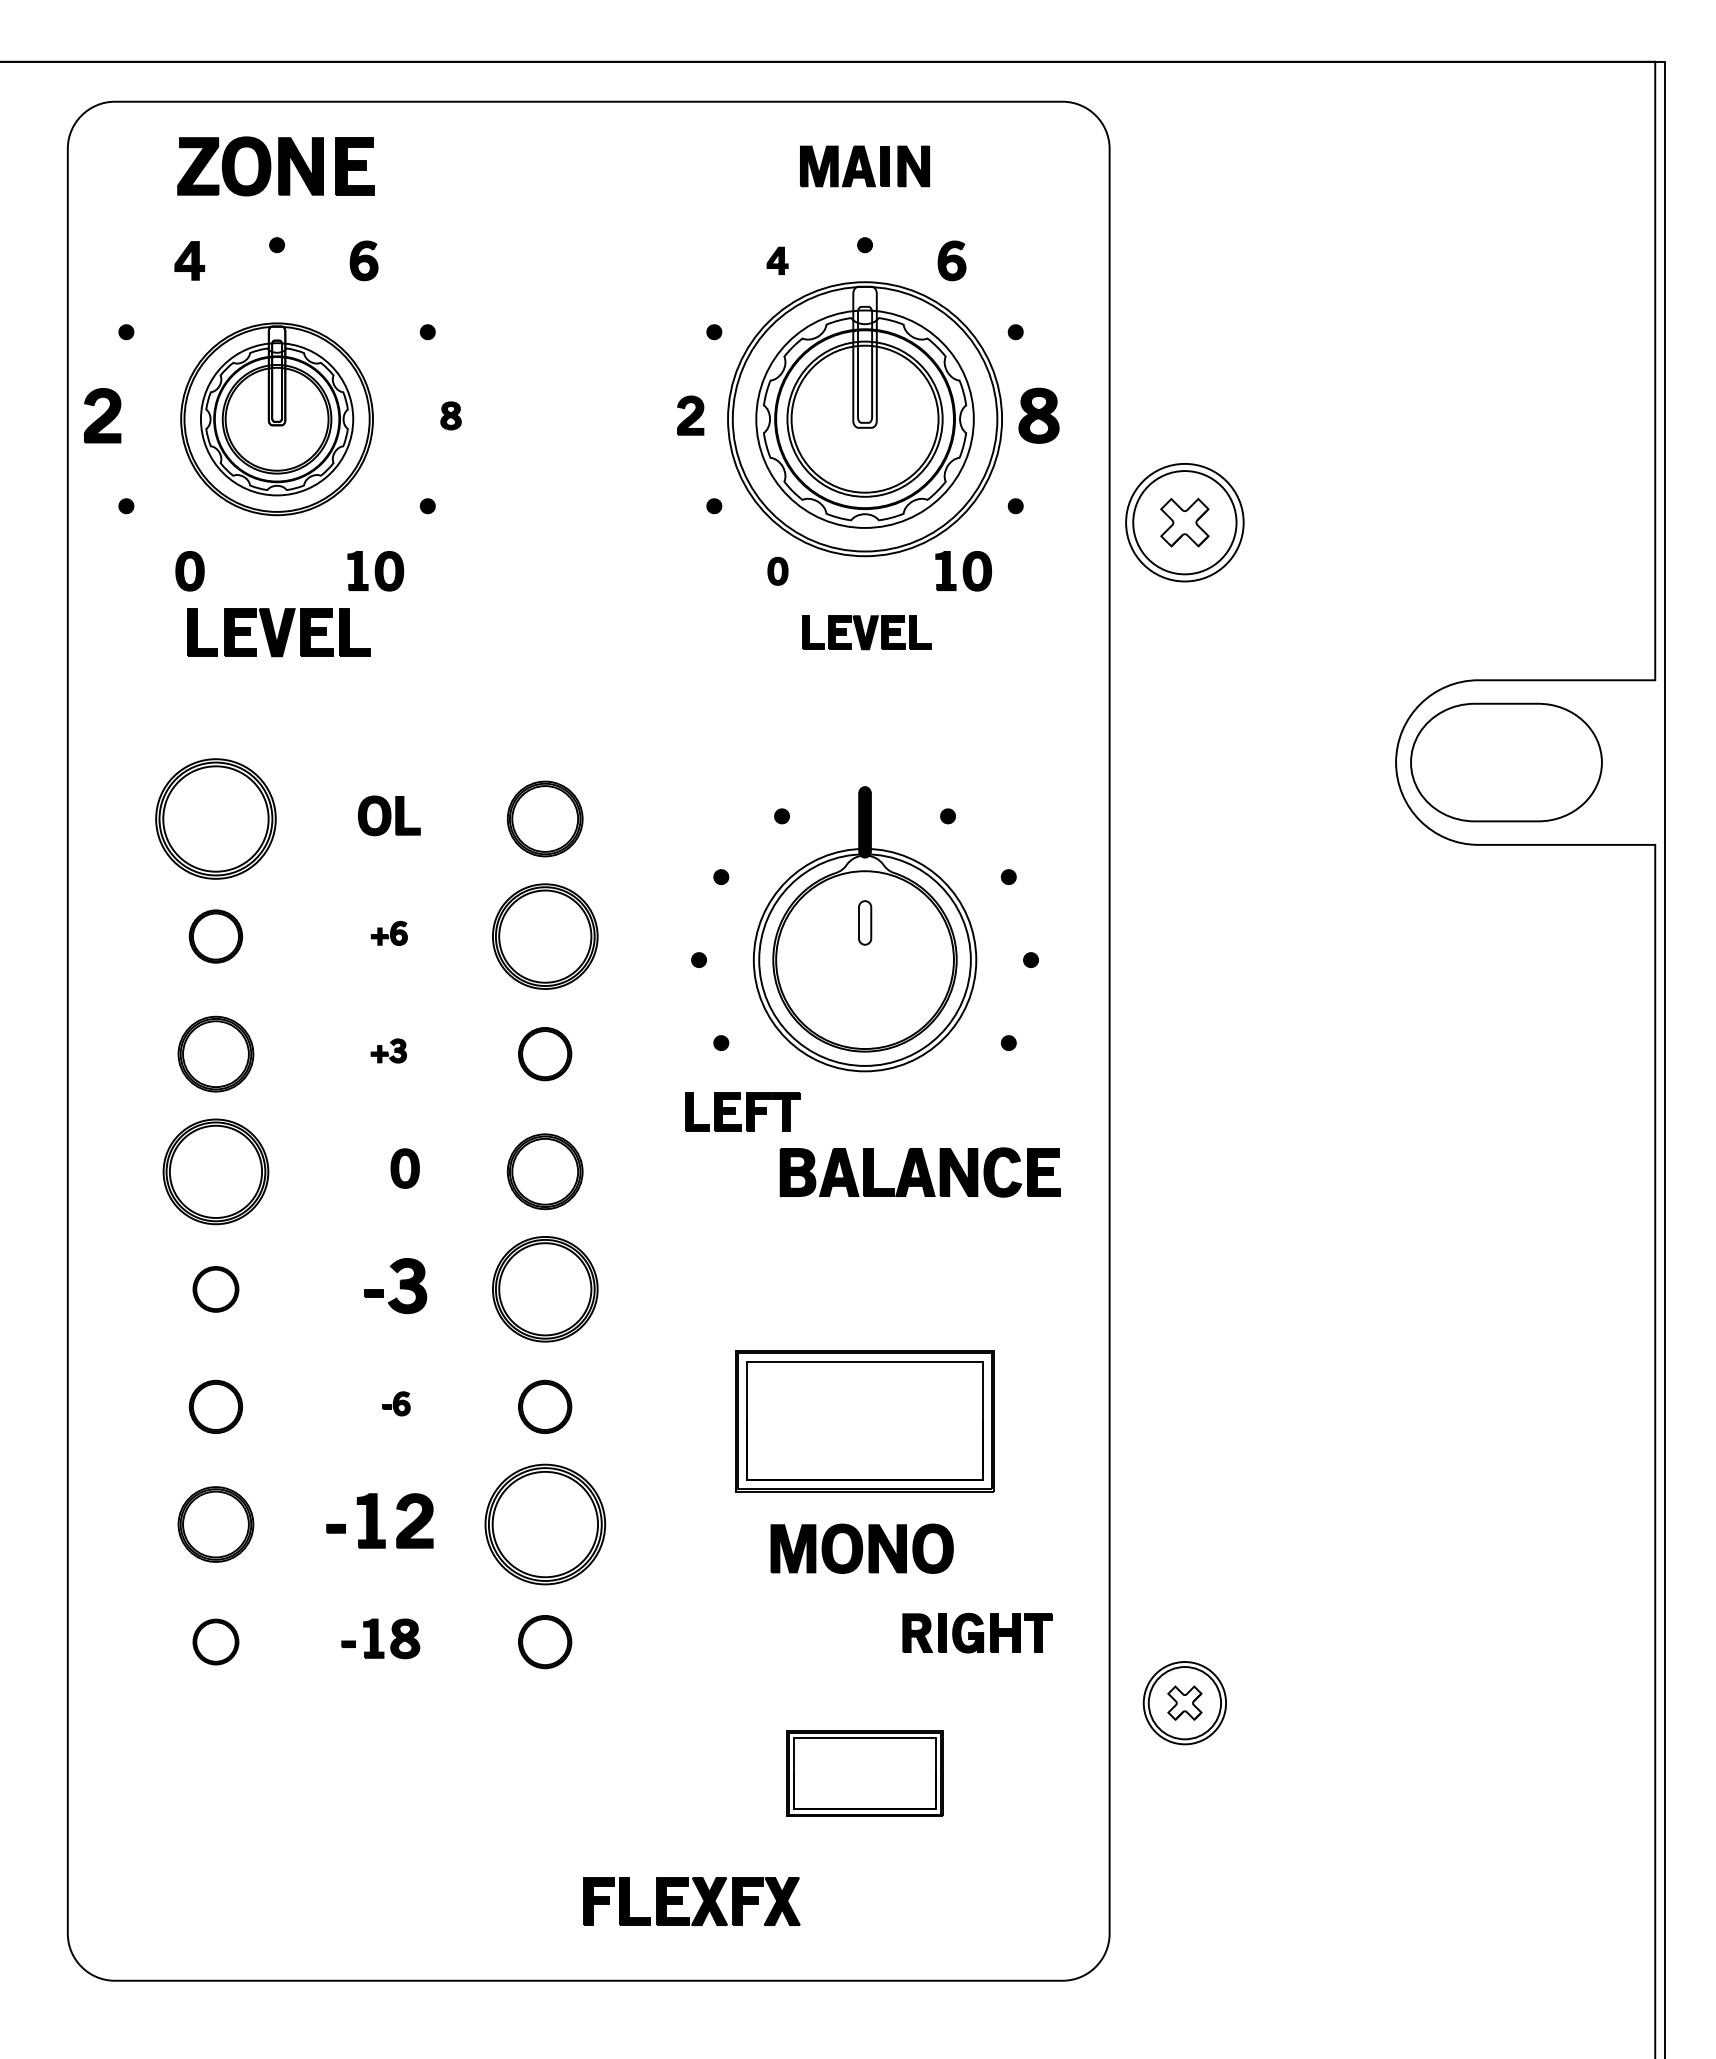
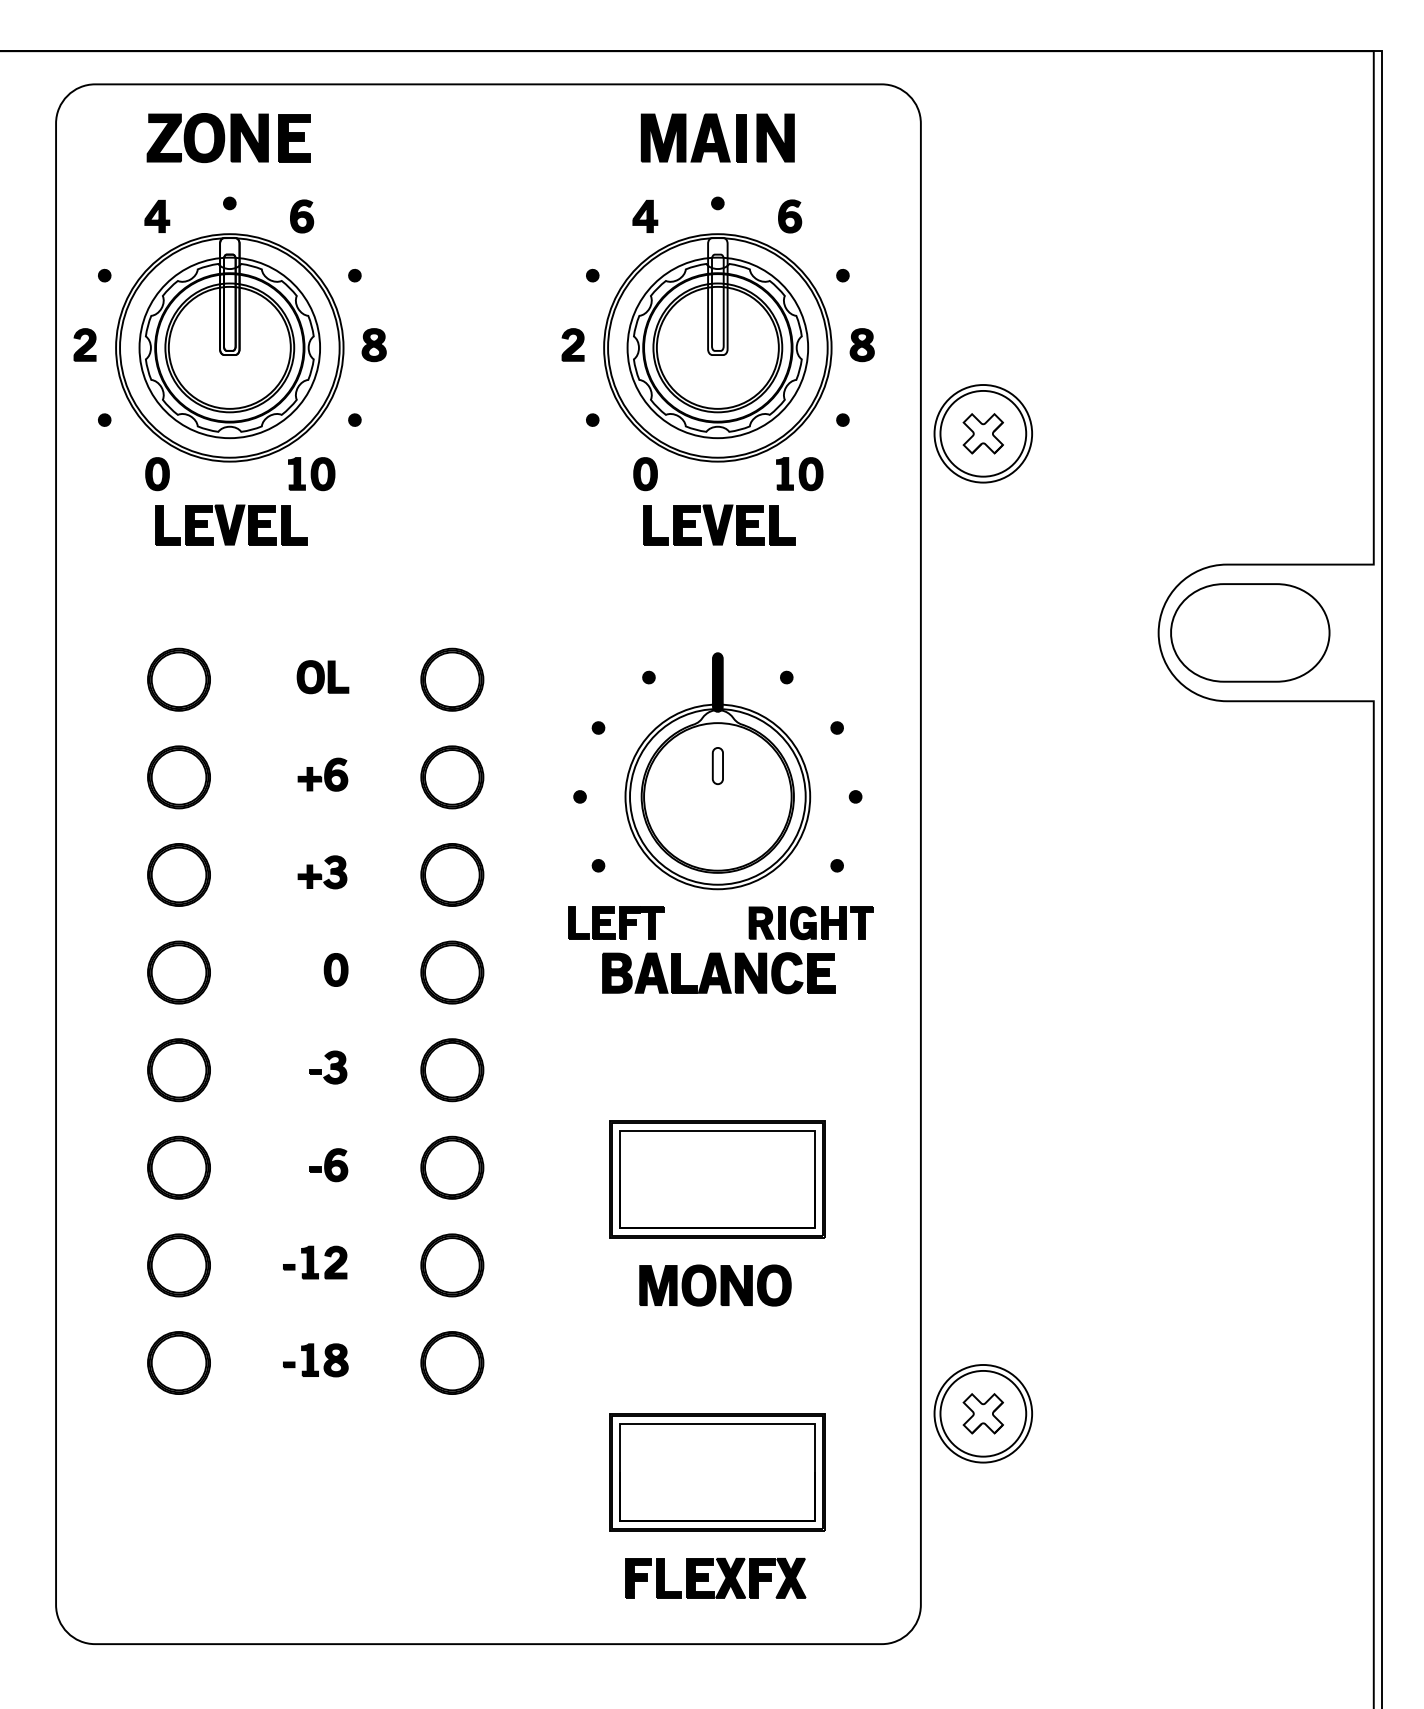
part: (864, 166) -> (717, 138), size x1.43
part: (777, 260) -> (645, 216), size x1.43
part: (102, 415) -> (84, 344), size x0.71
part: (450, 415) -> (373, 344), size x1.43
part: (1038, 415) -> (861, 344), size x0.71
part: (276, 419) -> (229, 348), size x1.43
part: (777, 571) -> (645, 474), size x1.43
part: (866, 632) -> (719, 524), size x1.43
part: (215, 818) -> (178, 679), size x0.62
part: (389, 933) -> (323, 774), size x1.67
part: (215, 936) -> (178, 777), size x1.43
part: (544, 936) -> (451, 777), size x0.71
part: (388, 1050) -> (322, 871), size x1.67
part: (544, 1053) -> (451, 874), size x1.43
part: (215, 1171) -> (178, 972), size x0.71
part: (919, 1172) -> (718, 973), moved
part: (395, 1286) -> (328, 1067), size x0.71
part: (215, 1289) -> (178, 1070), size x1.67
part: (544, 1289) -> (451, 1070), size x0.71
part: (396, 1403) -> (328, 1164), size x1.67
part: (215, 1406) -> (178, 1167), size x1.43
part: (544, 1406) -> (451, 1167), size x1.43
part: (379, 1521) -> (314, 1262), size x0.71
part: (544, 1524) -> (451, 1265), size x0.62
part: (977, 1632) -> (811, 922), moved
part: (215, 1641) -> (178, 1362), size x1.67
part: (544, 1641) -> (451, 1362), size x1.43
part: (1184, 1702) -> (983, 1413), size x1.43
part: (864, 1773) -> (717, 1472), size x1.67
part: (682, 1901) -> (708, 1578), moved

